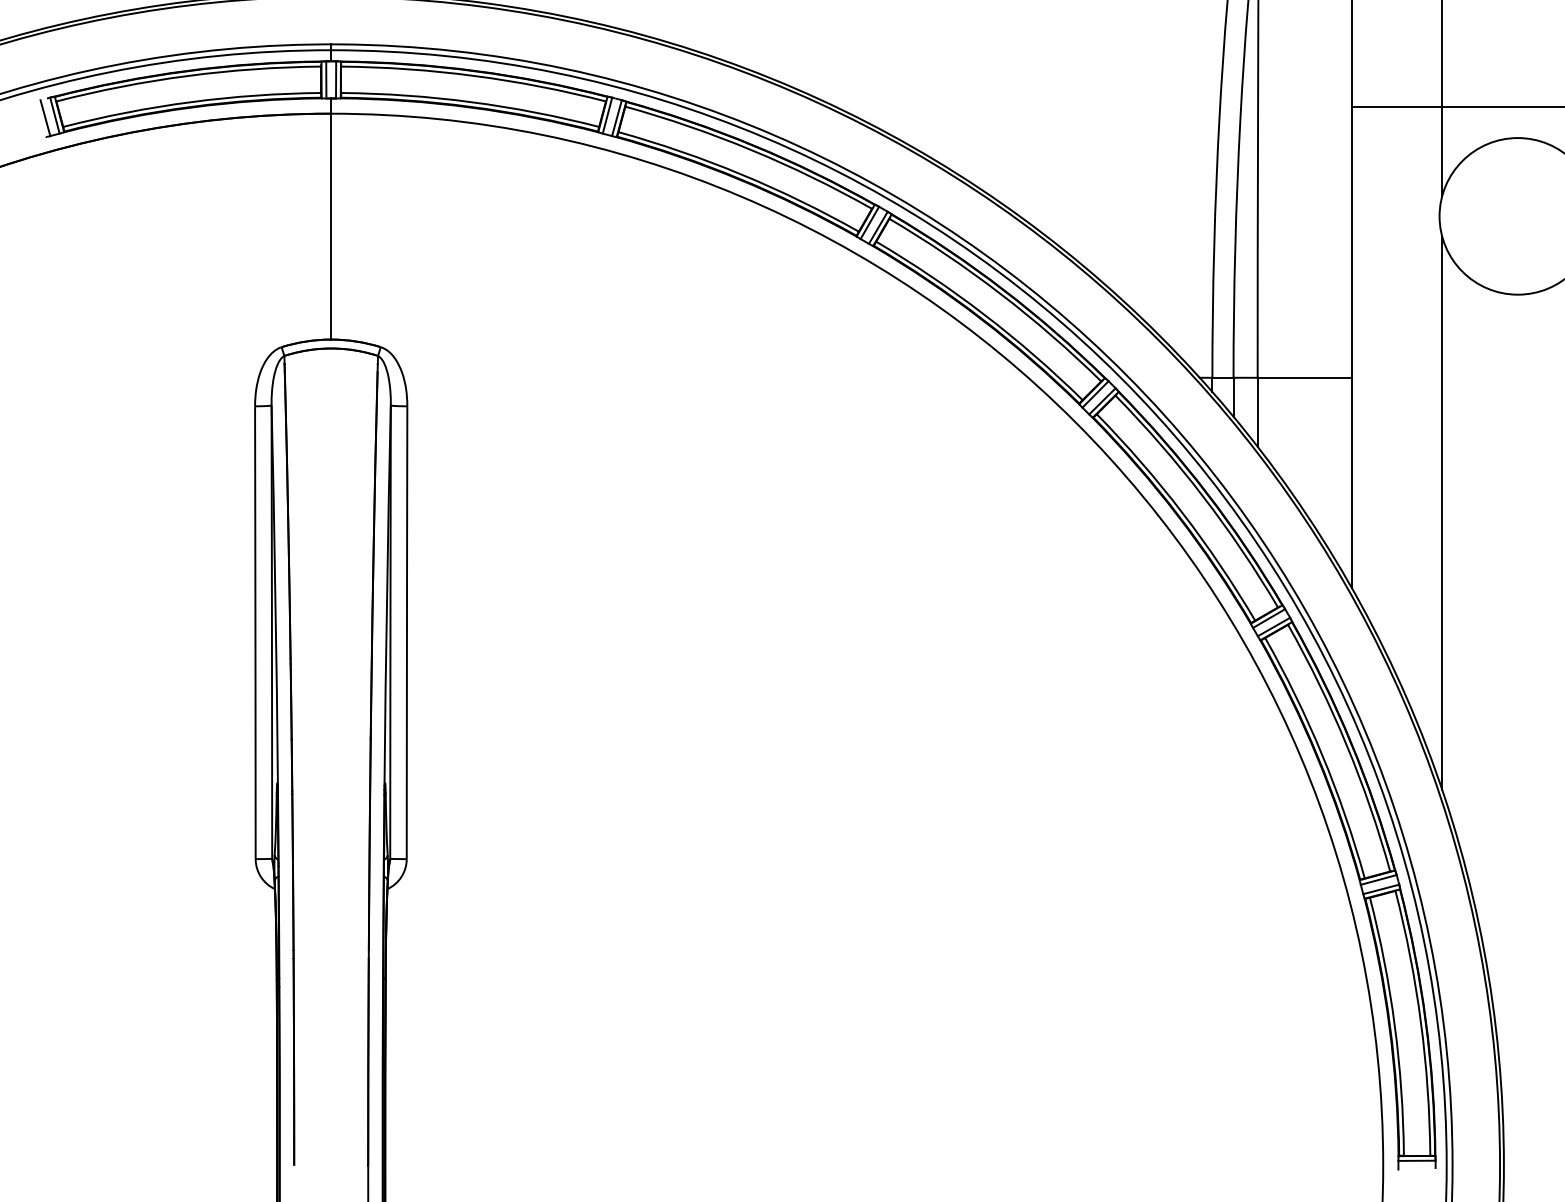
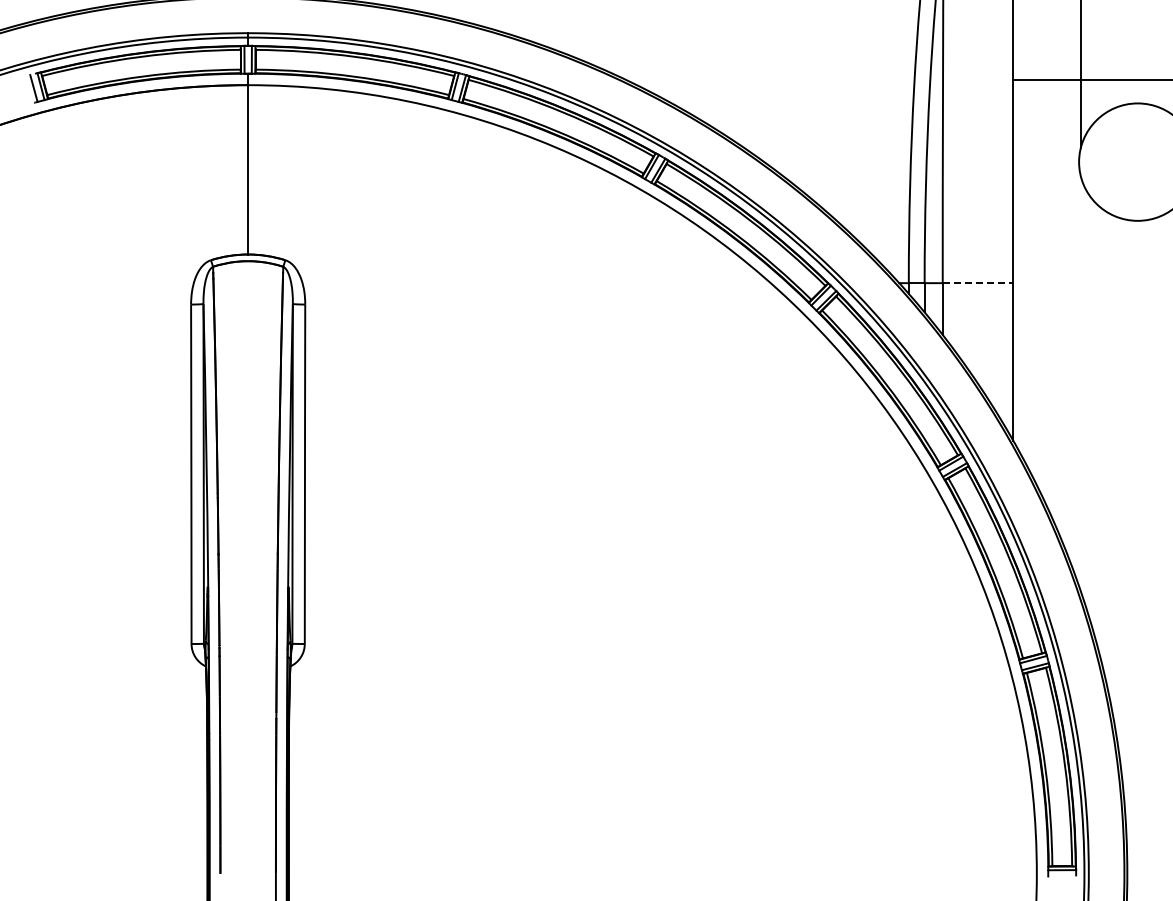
line: (1305, 378) -> (978, 283), solid -> dashed
line: (1441, 511) -> (1080, 383), removed

